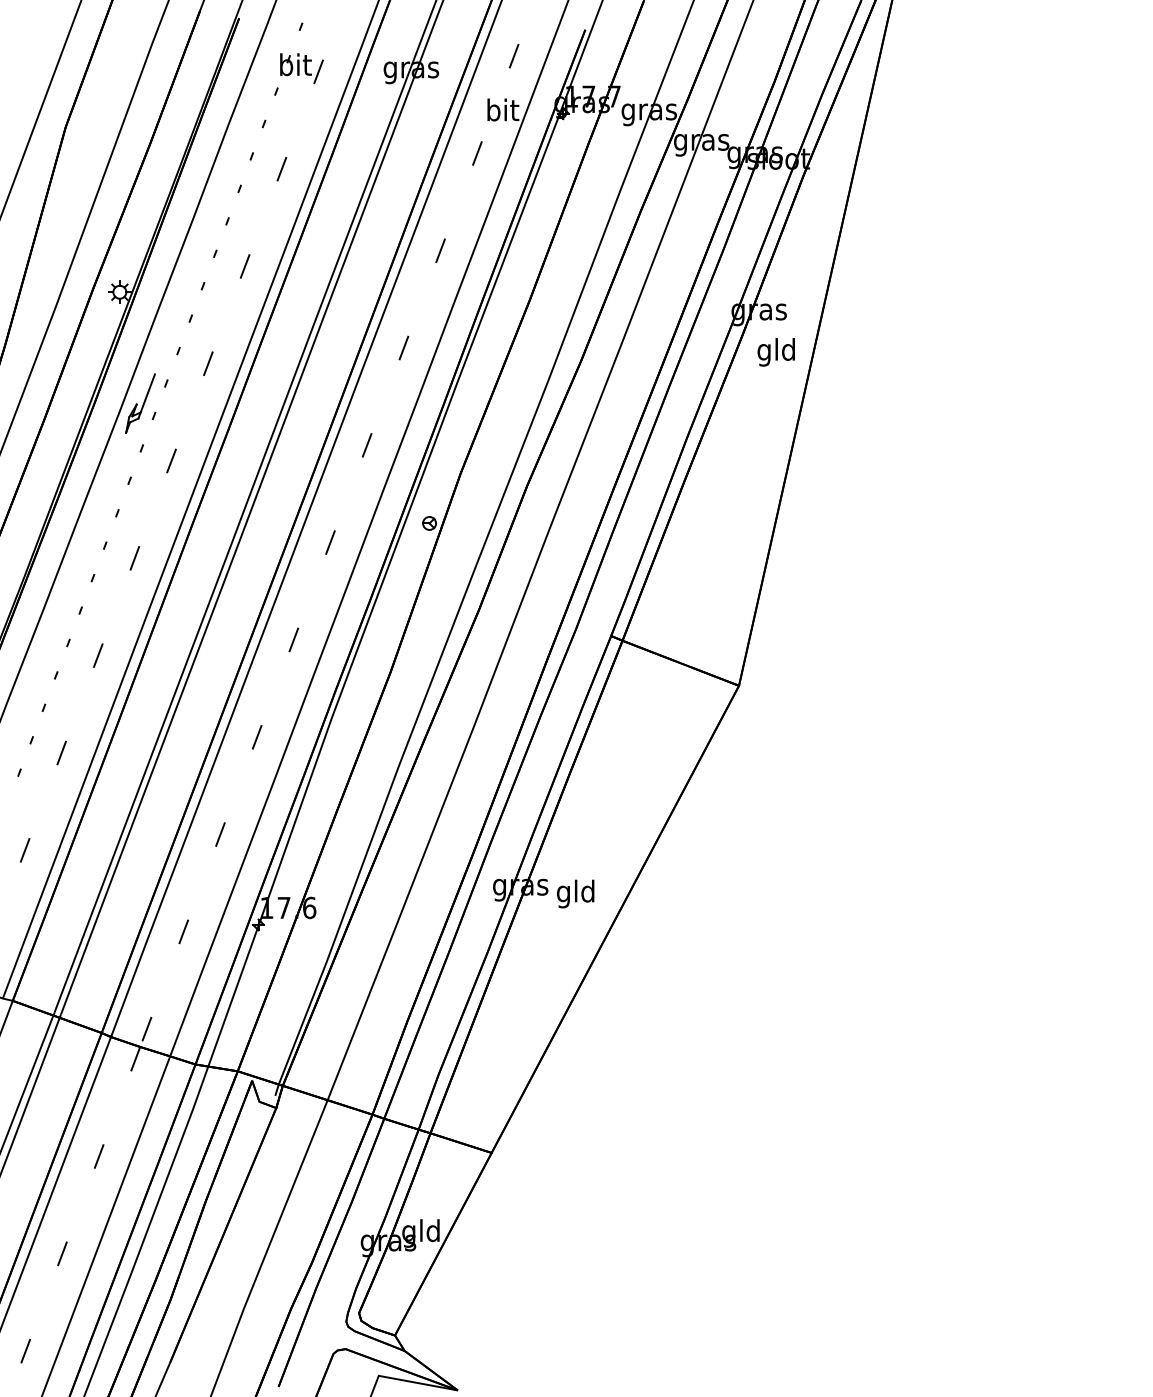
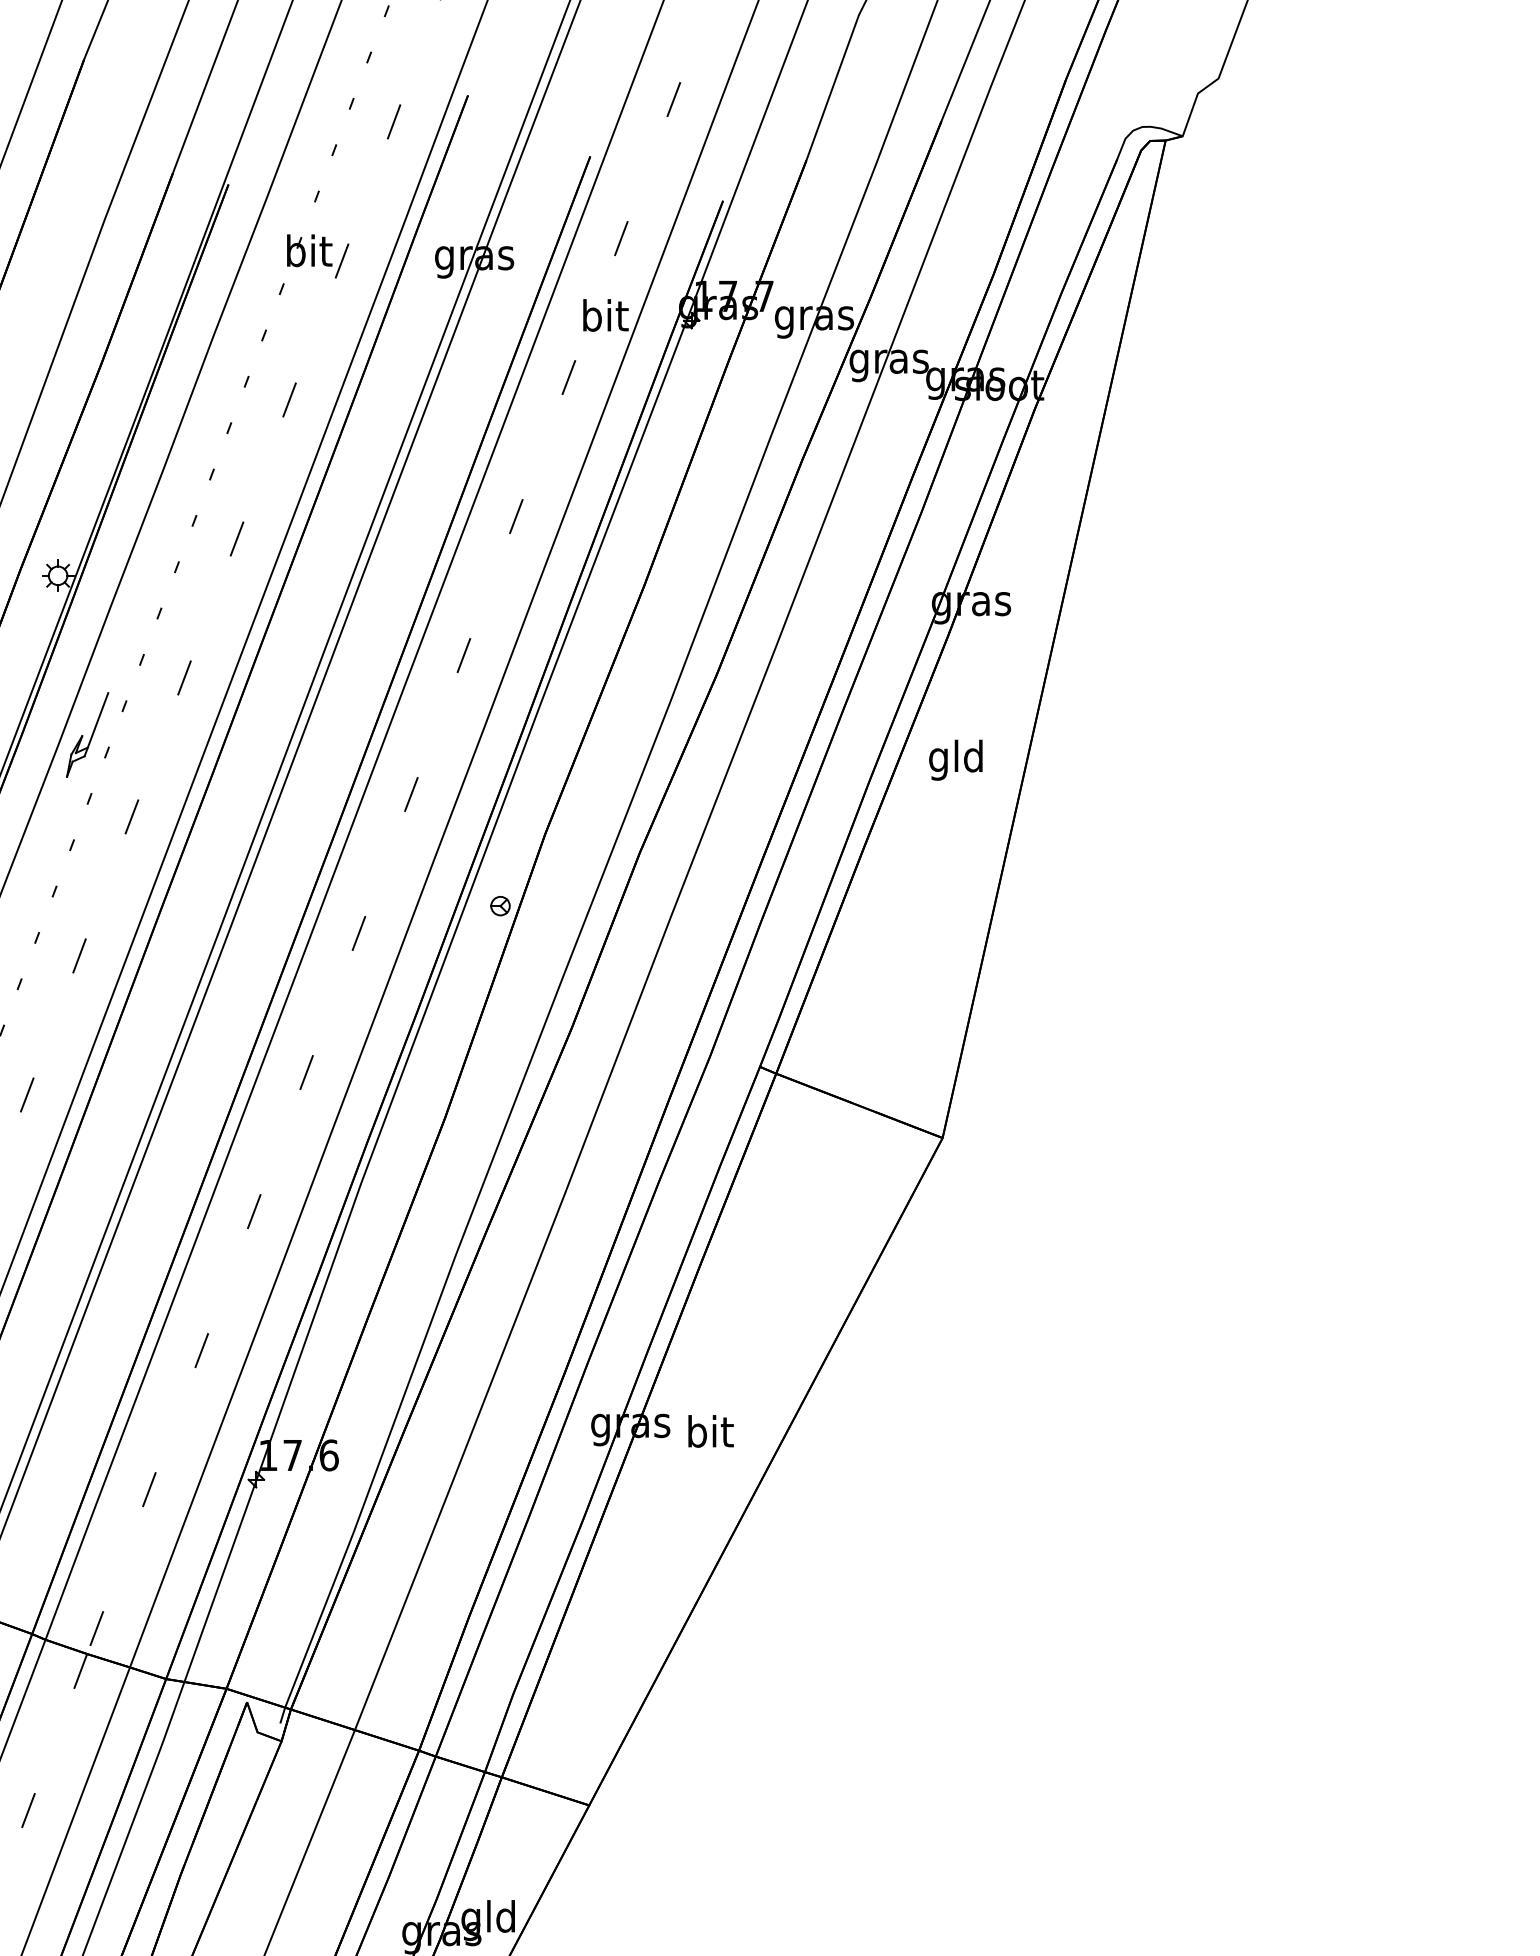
text: (775, 352) -> (954, 760), moved
text: (575, 893) -> (709, 1434), gld -> bit

